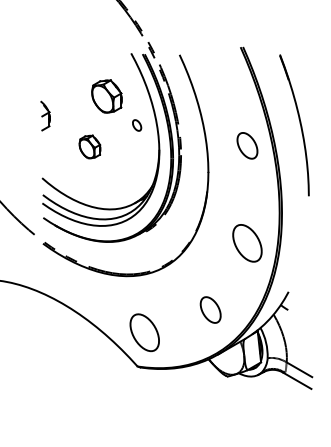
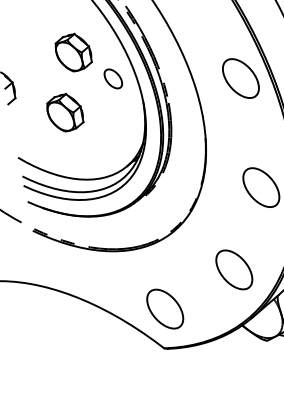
part: (136, 125) -> (112, 79), size x1.67
part: (247, 145) -> (240, 78), size x1.43
part: (89, 146) -> (64, 112), size x1.43
part: (210, 309) -> (233, 269), size x1.43

